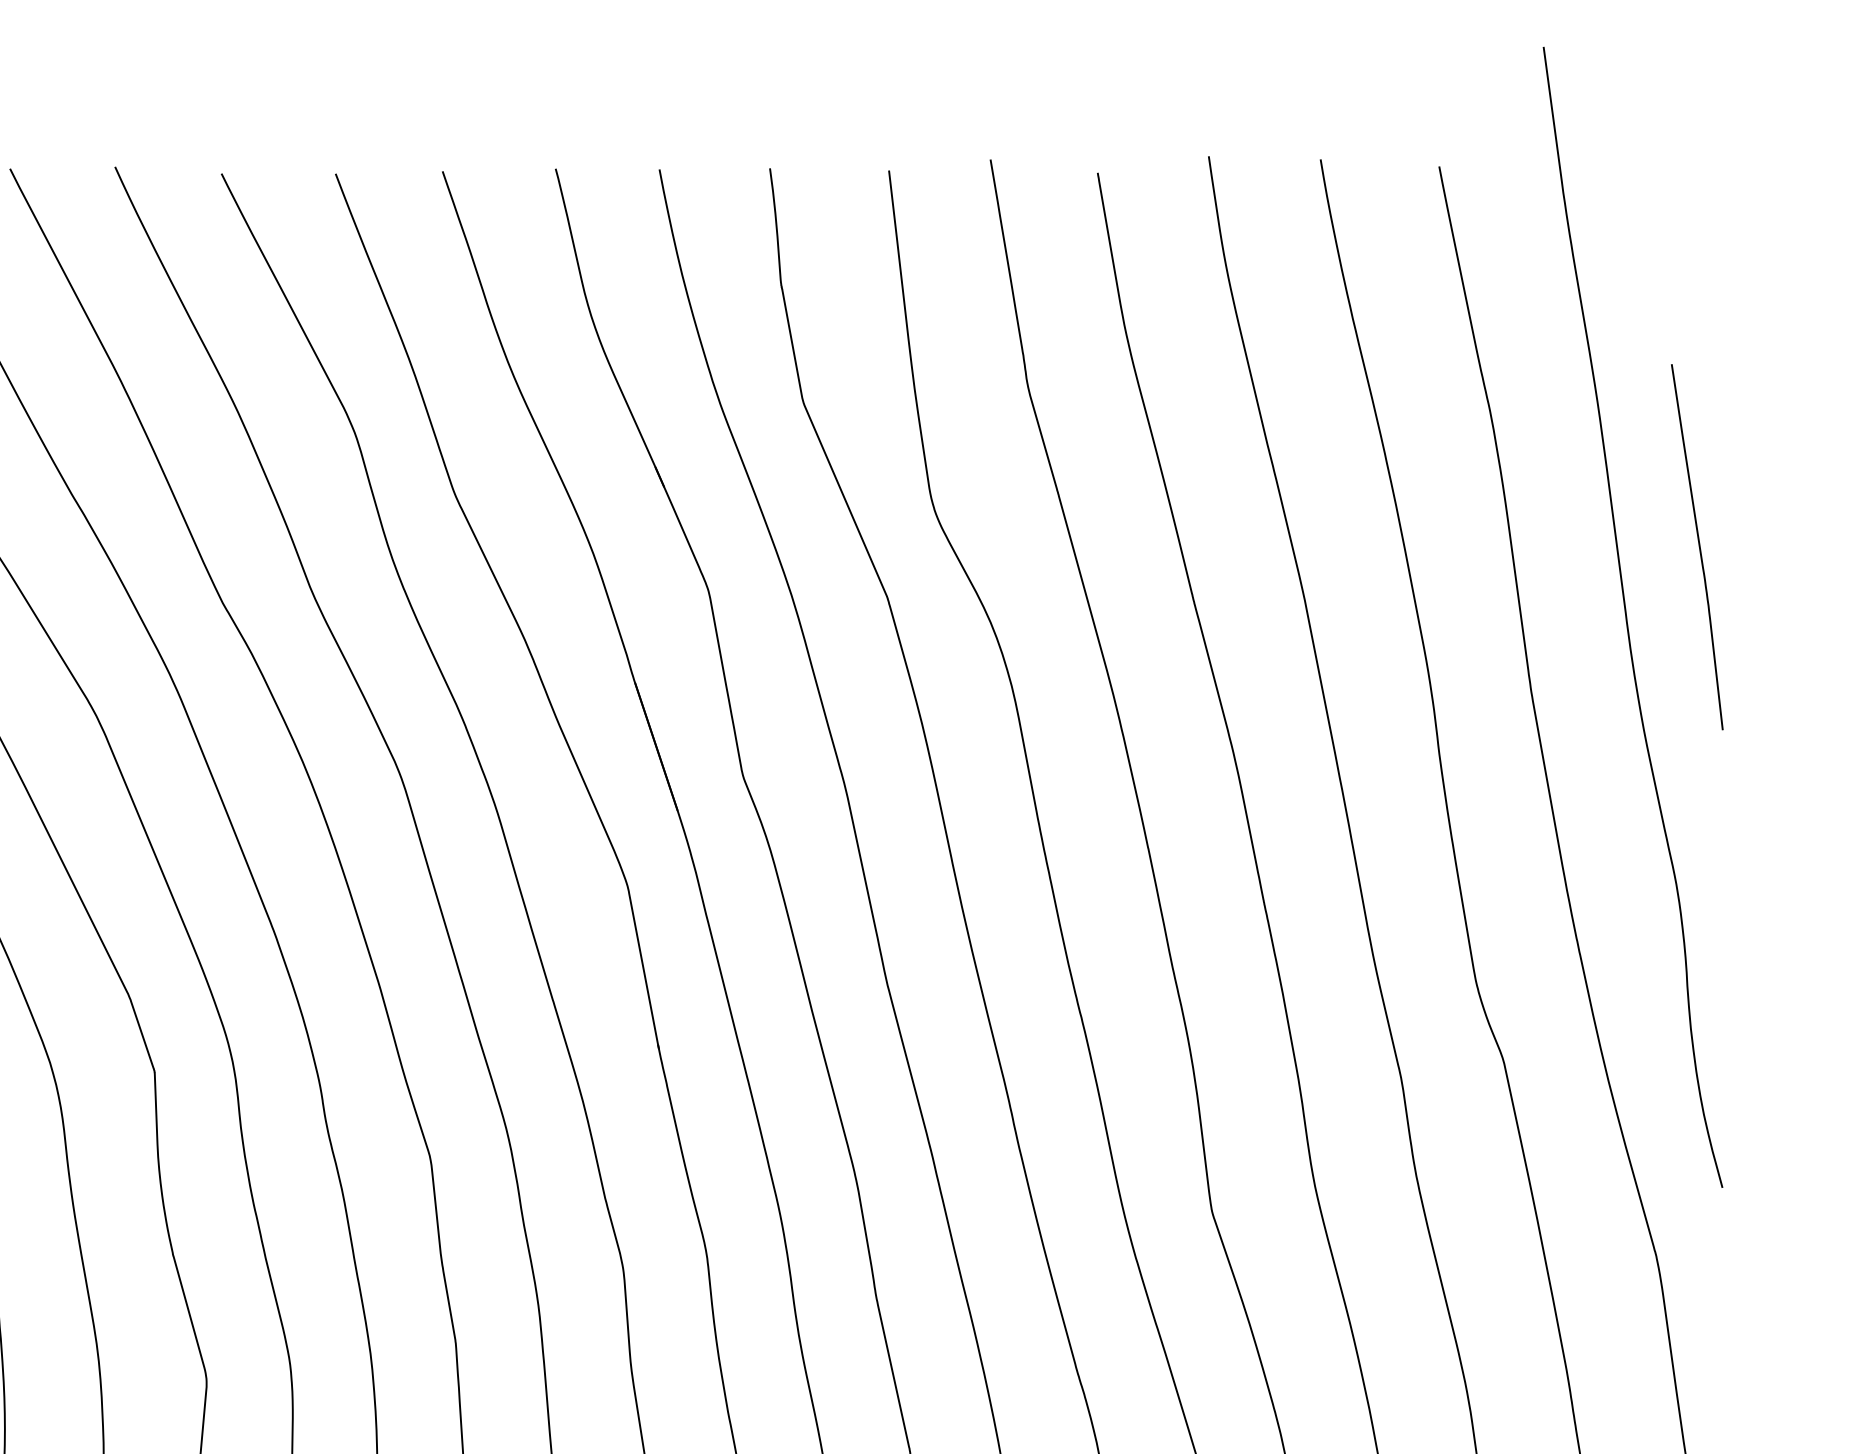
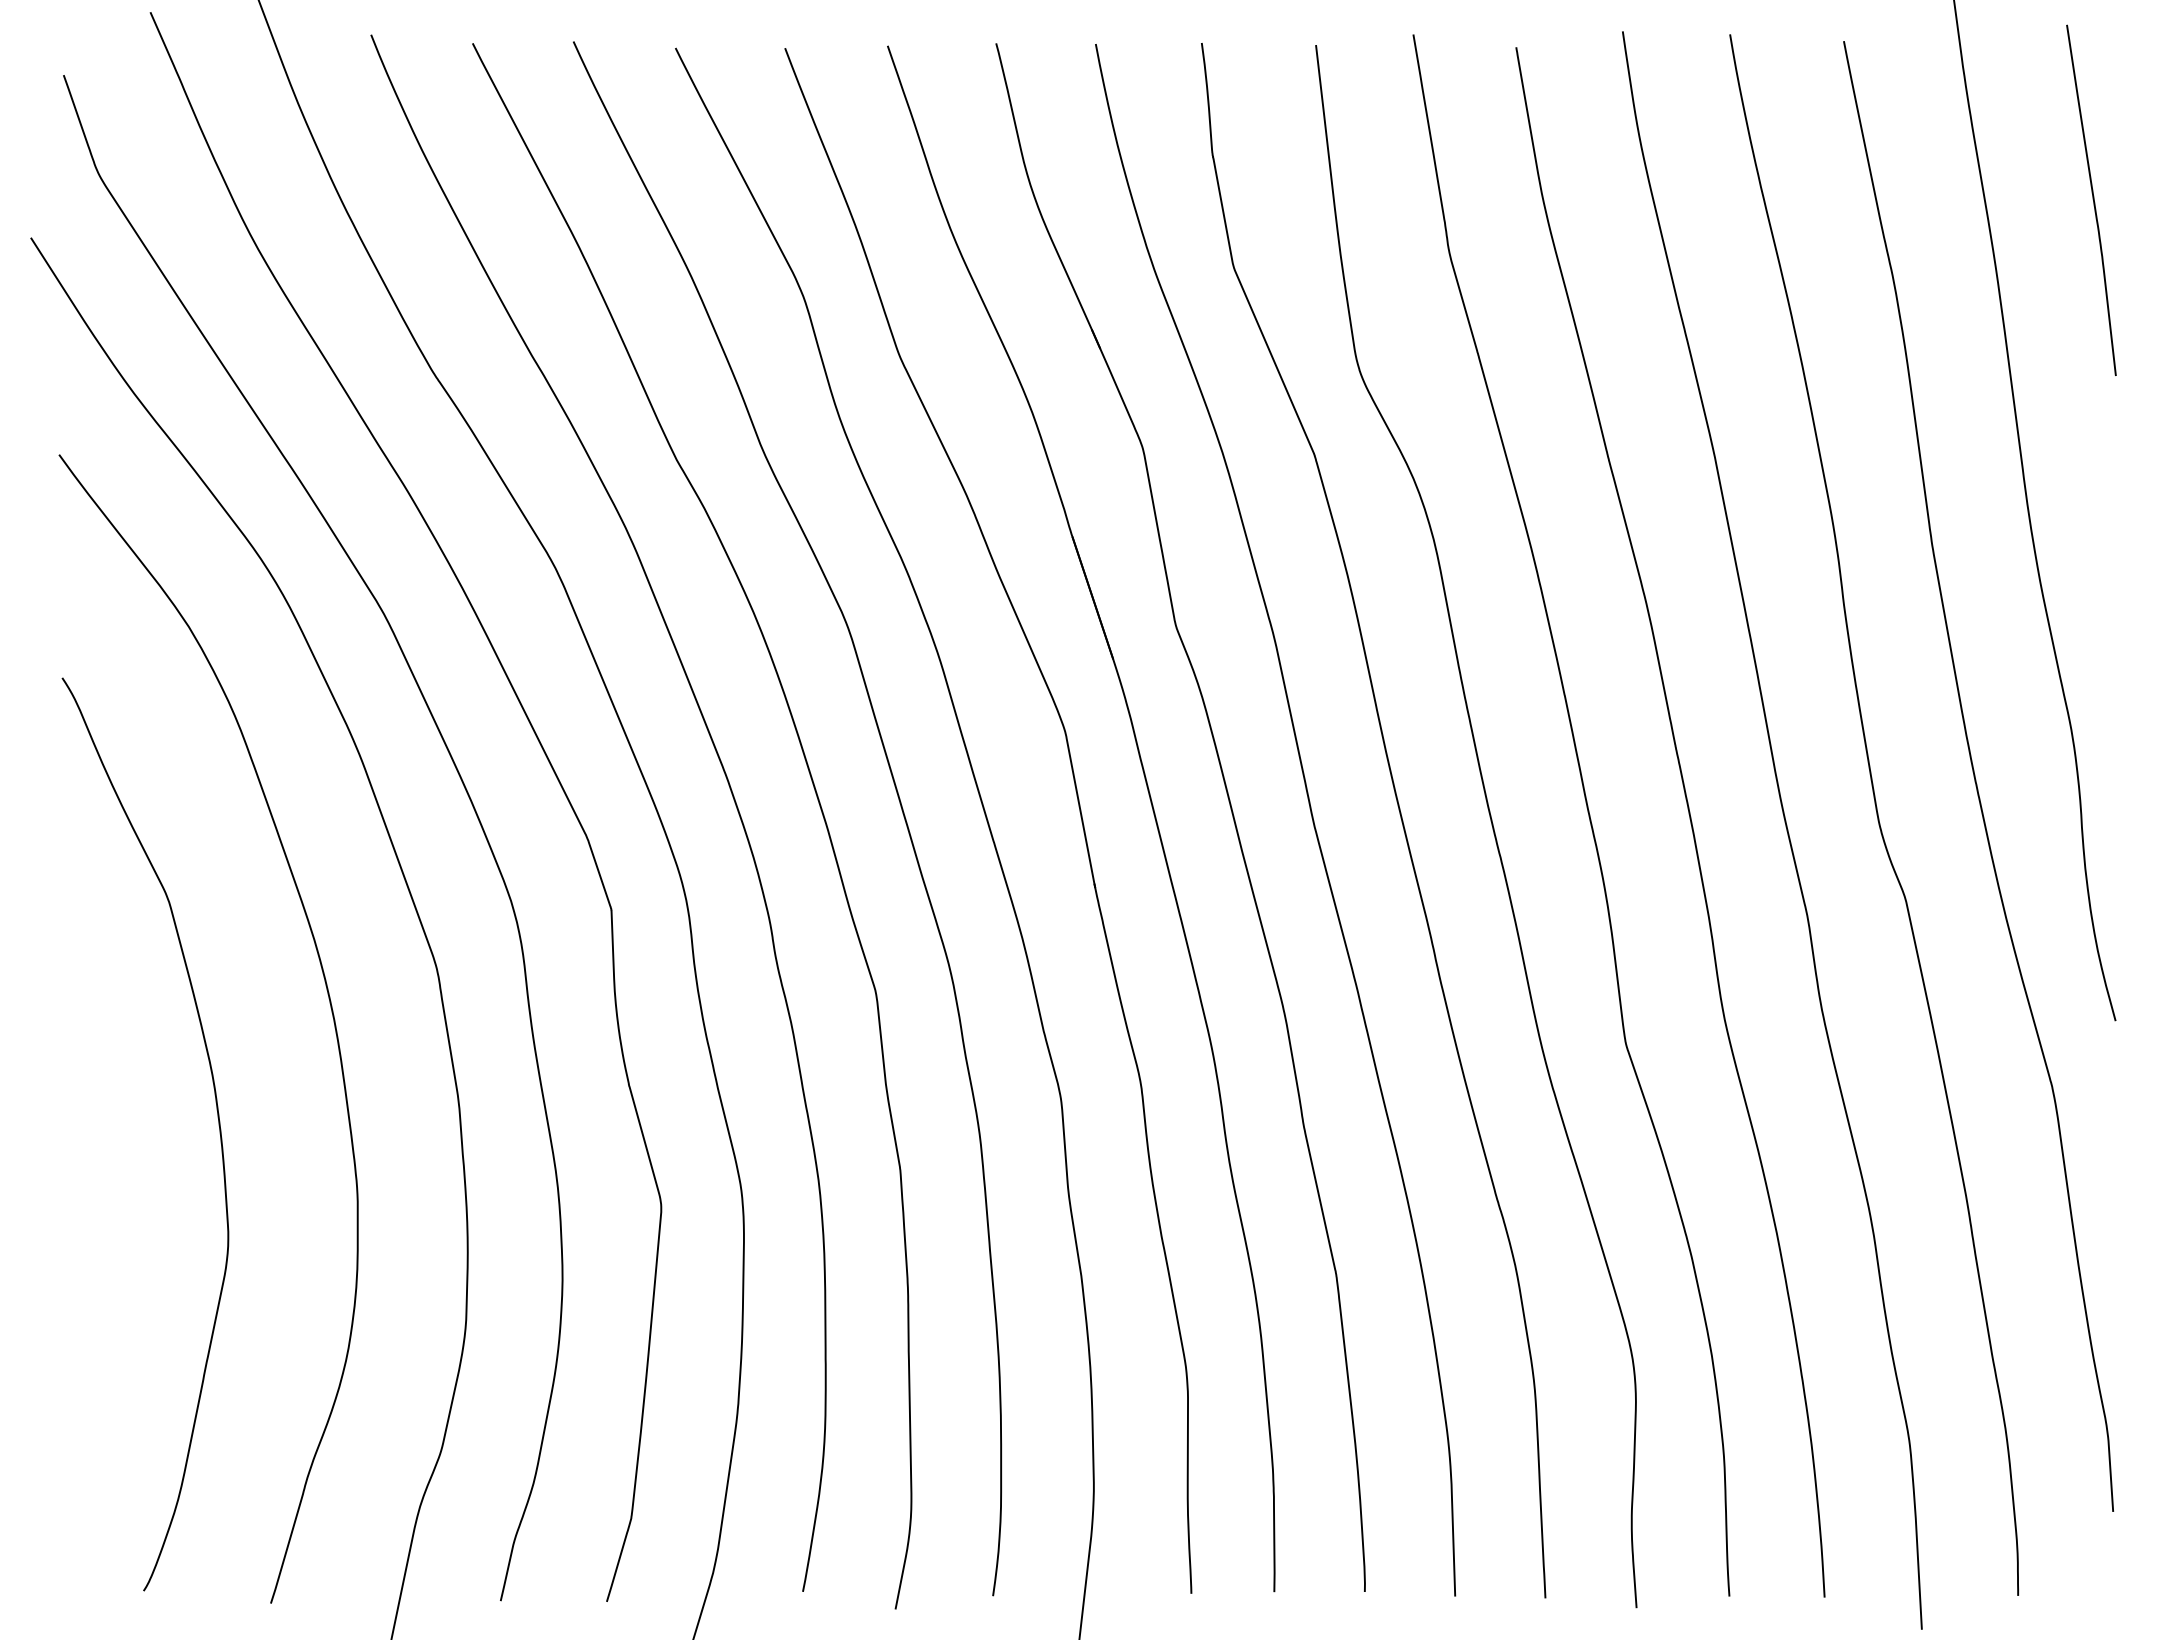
curve: (1698, 546) -> (2092, 199), moved

